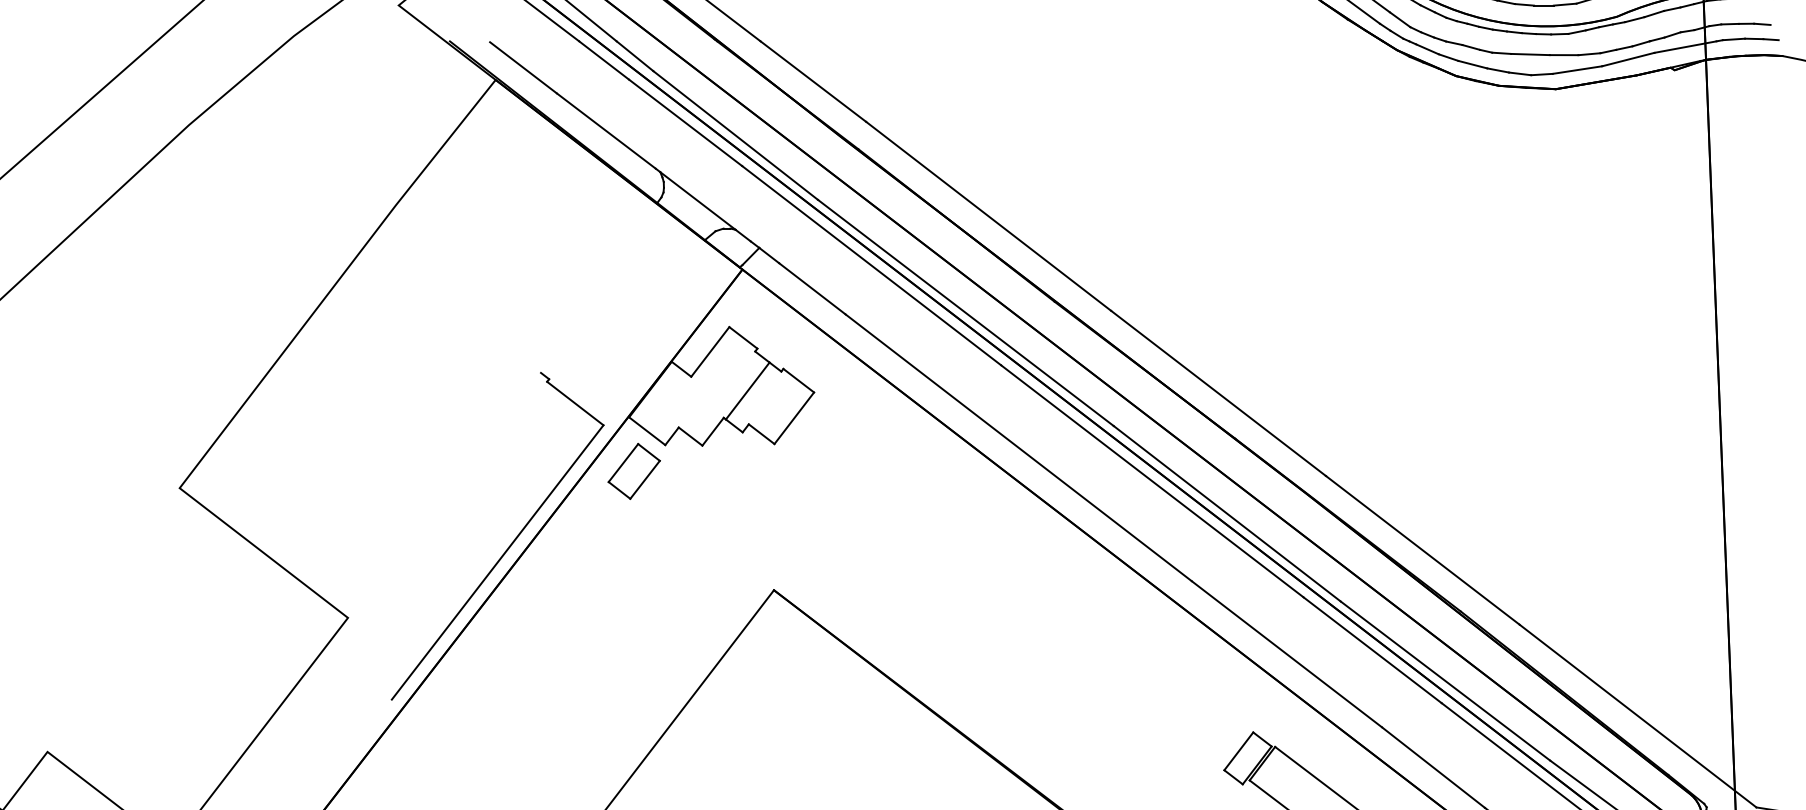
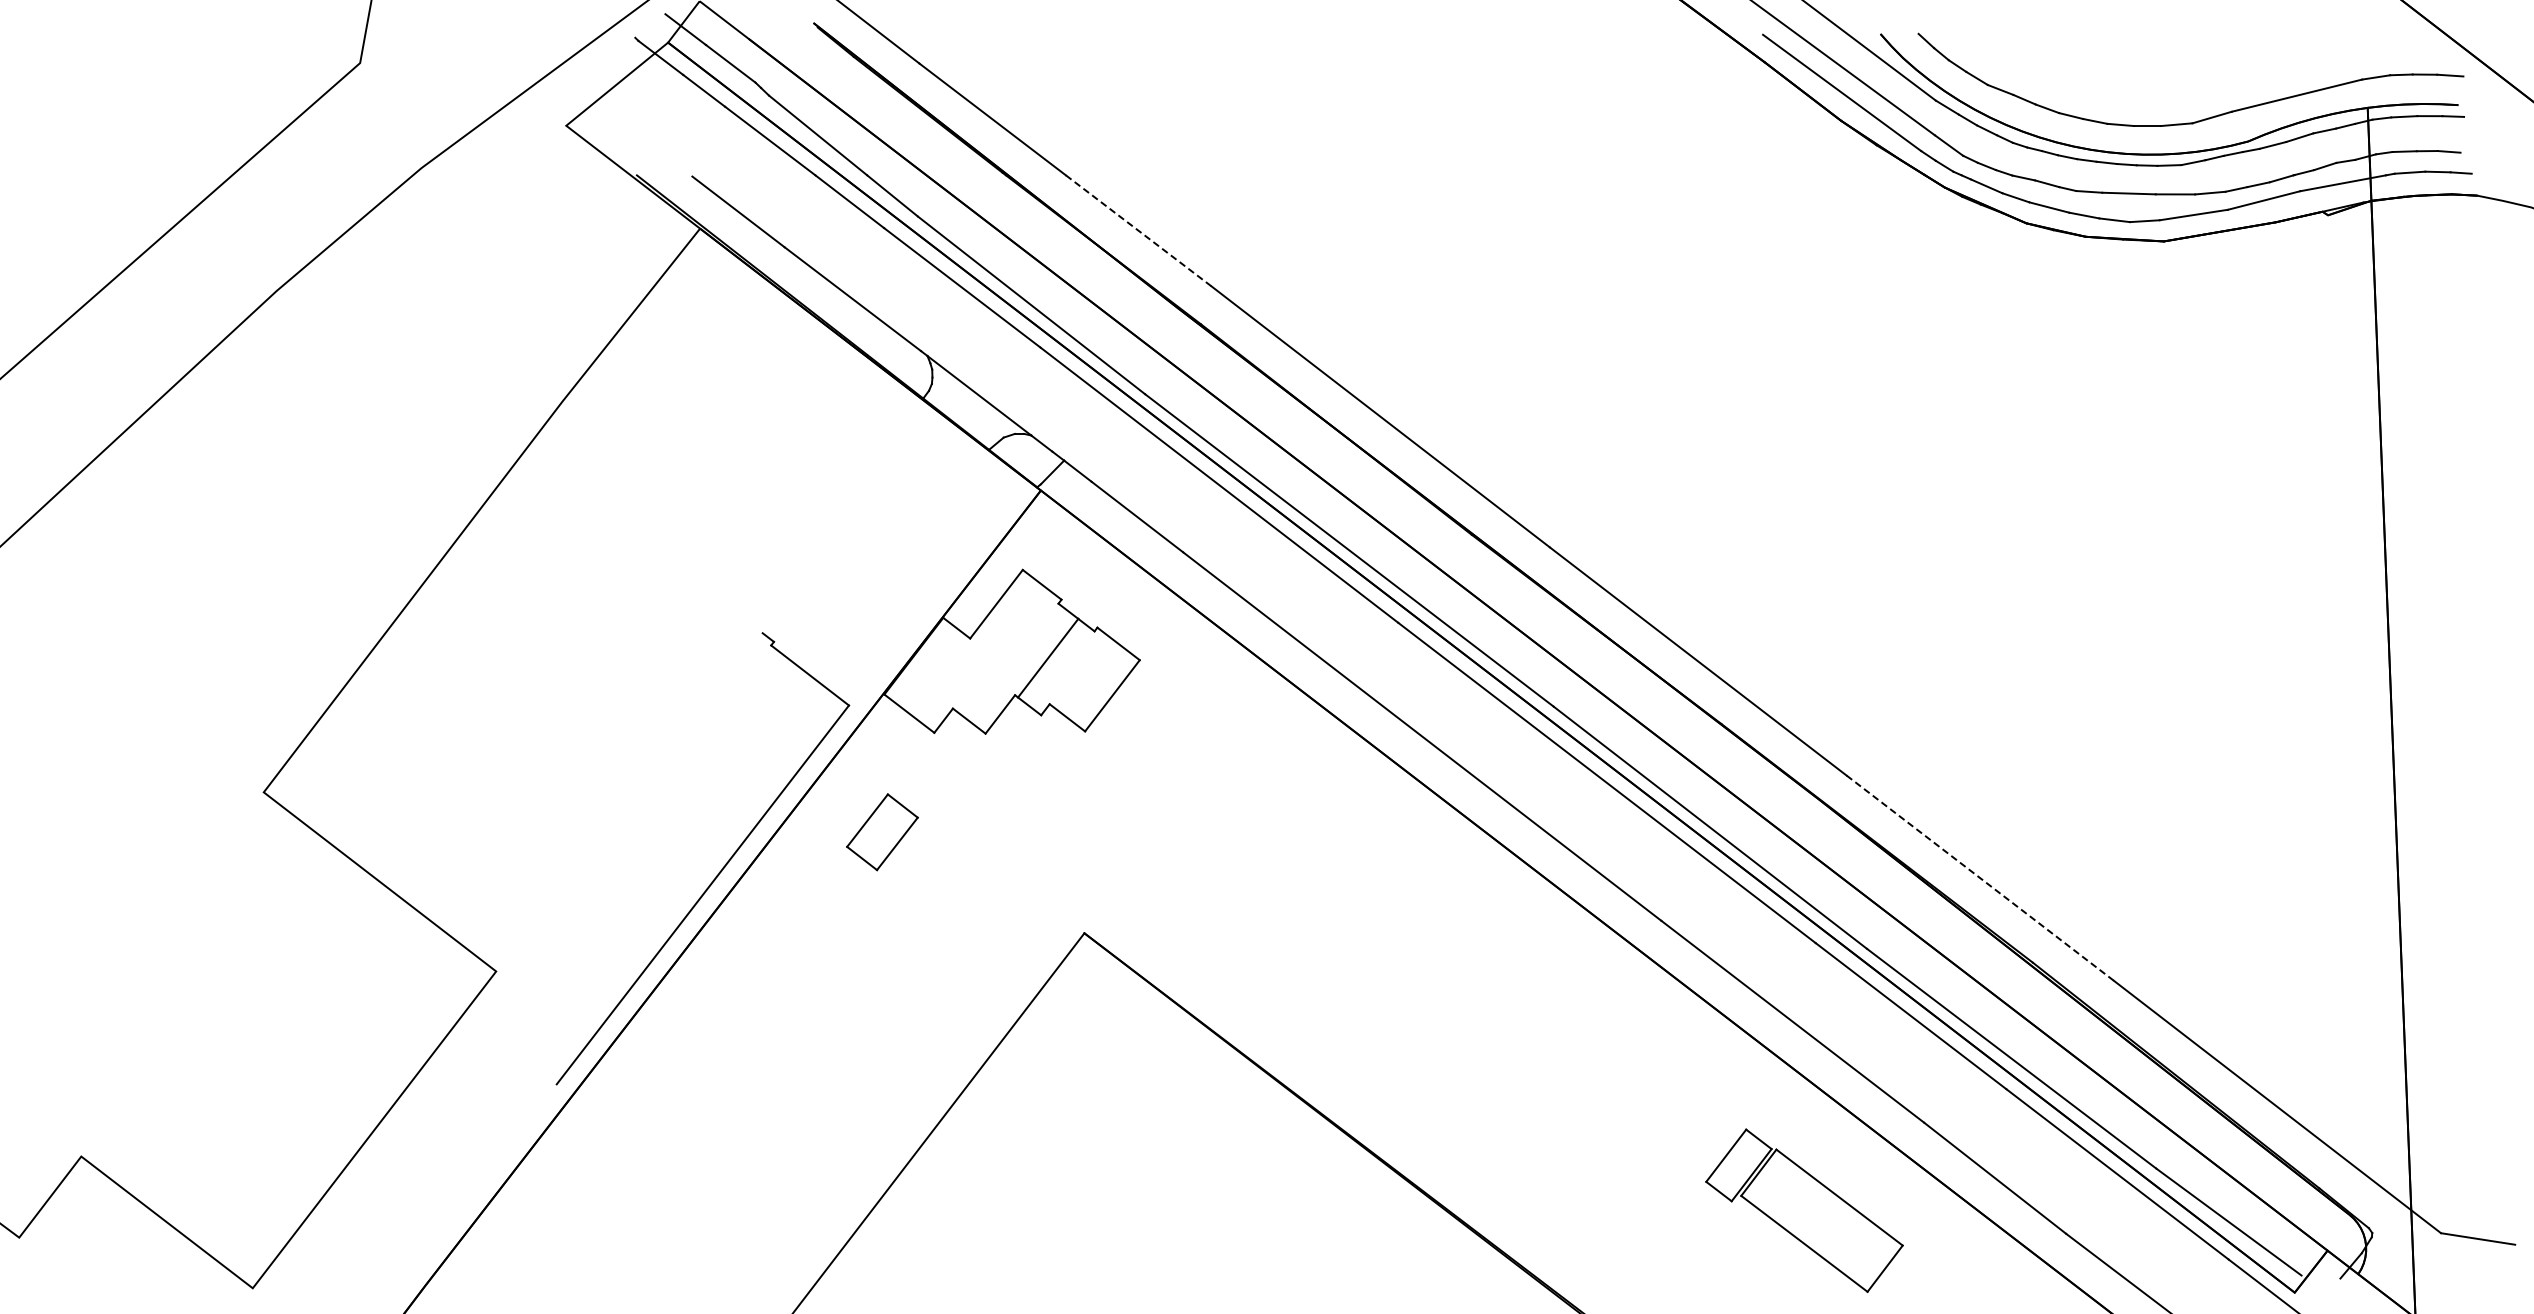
line: (813, 81) -> (1138, 230), solid -> dashed
part: (634, 471) -> (882, 832), moved
line: (1422, 550) -> (1980, 878), solid -> dashed

